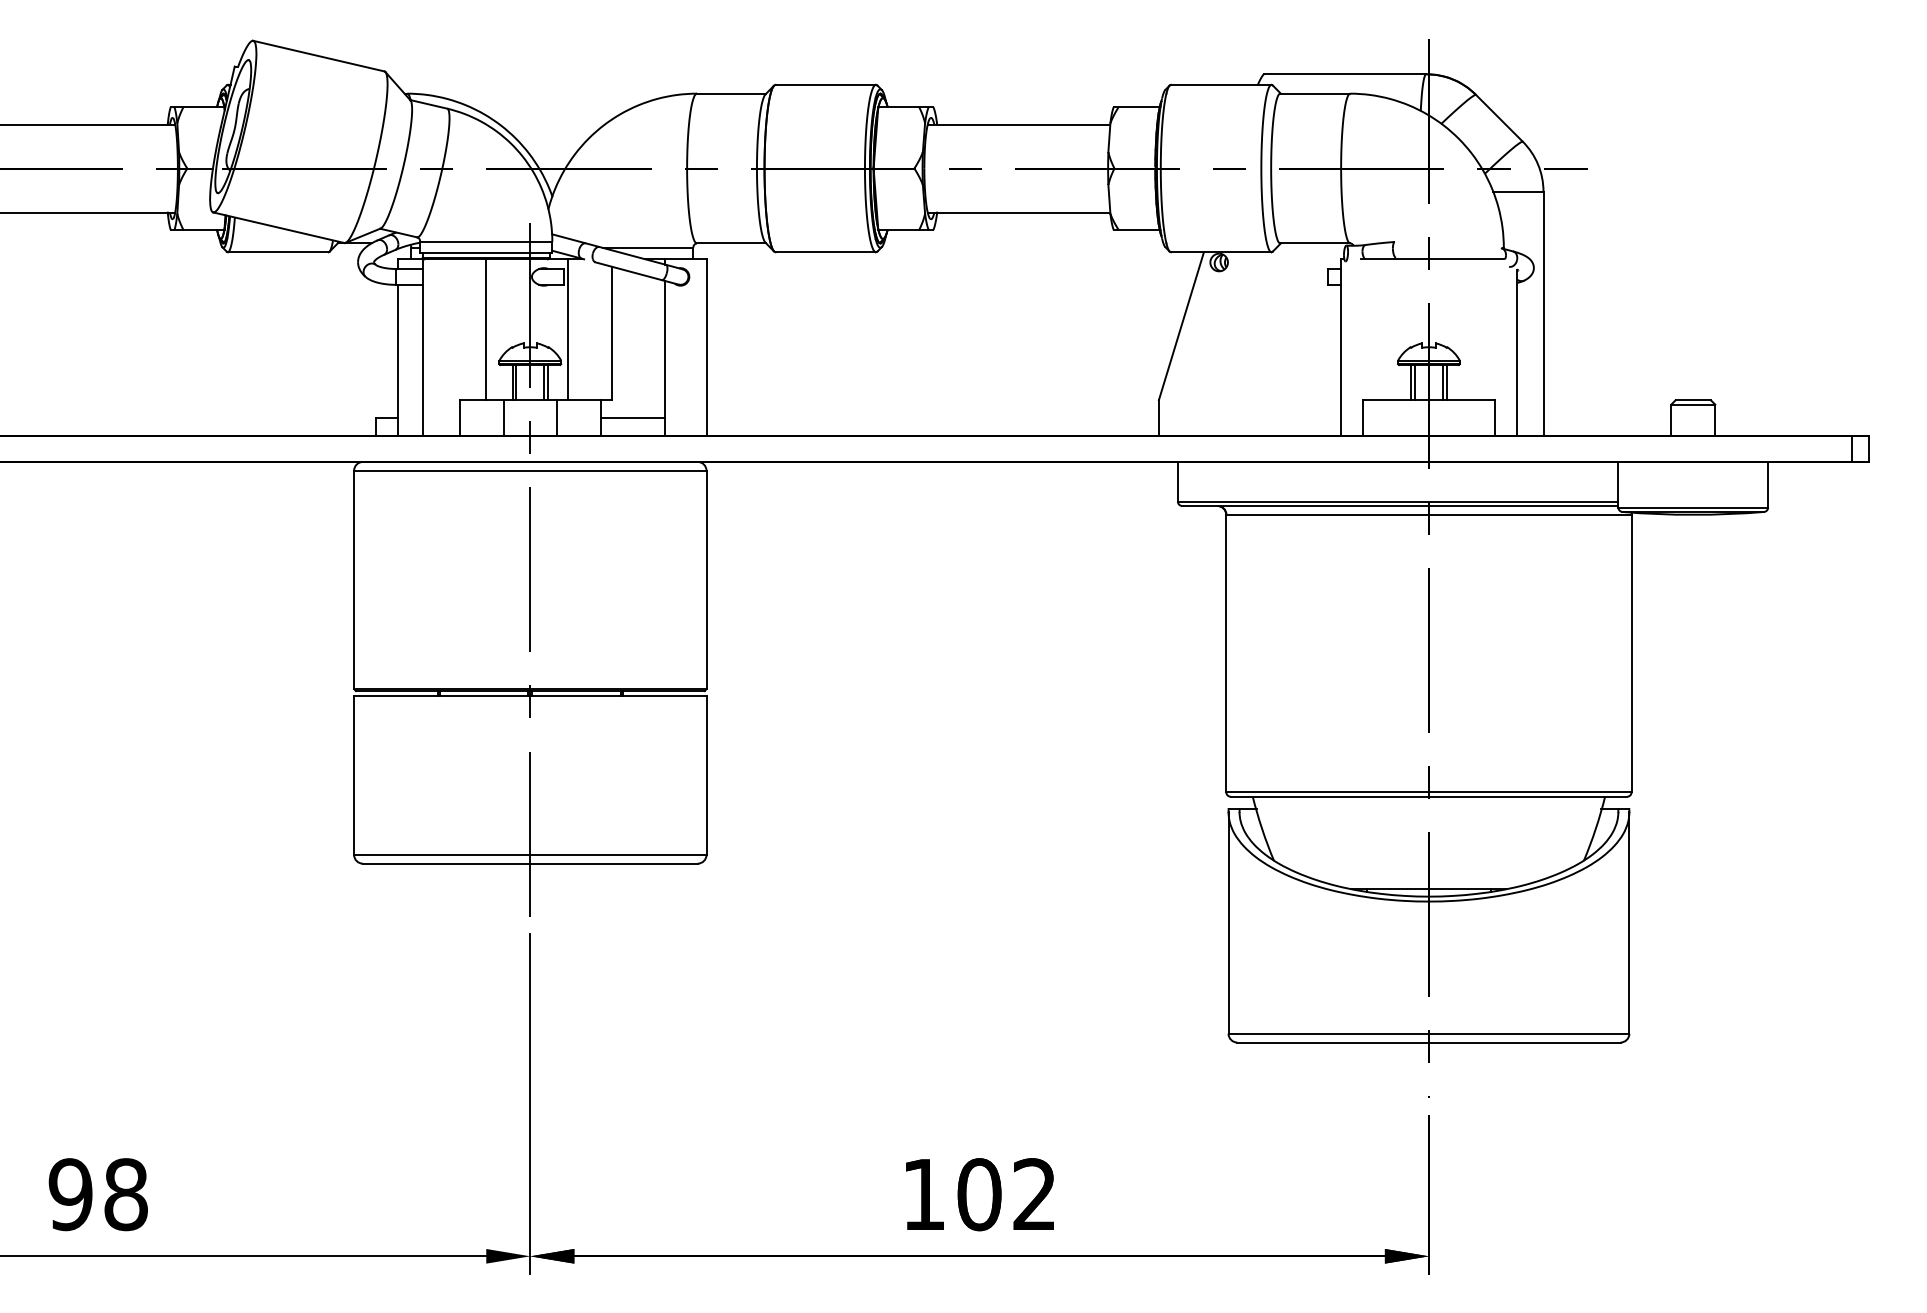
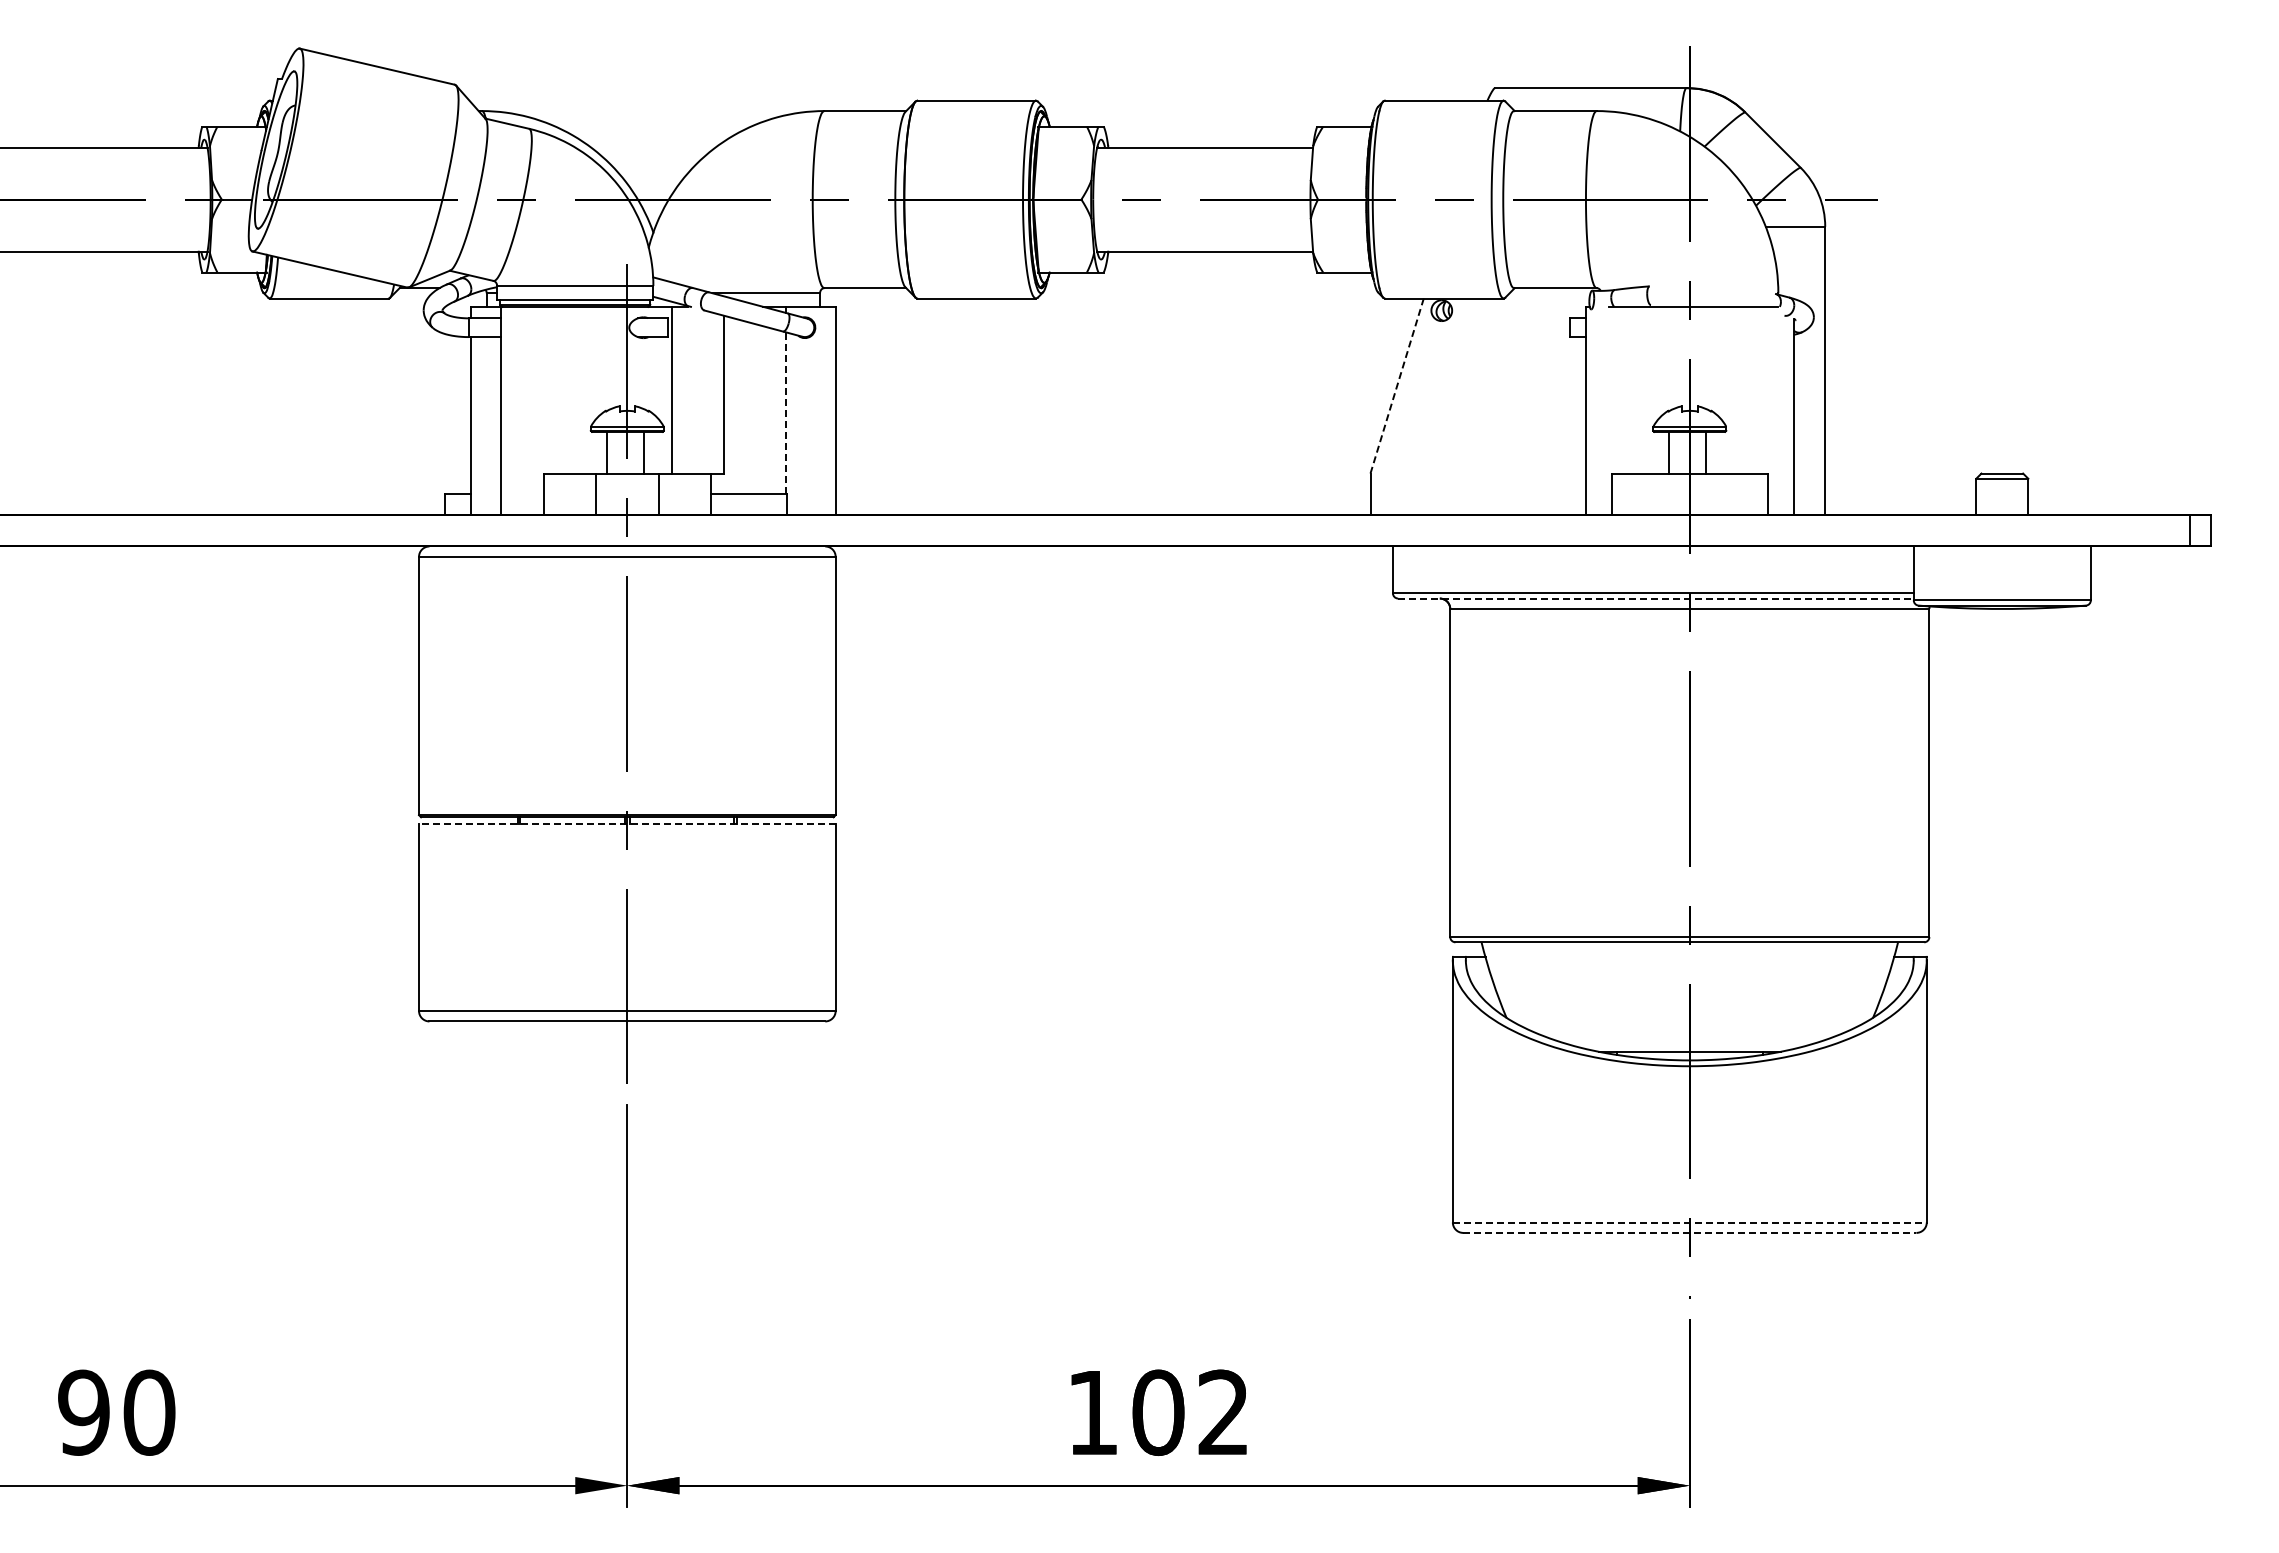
line: (1180, 326) -> (1396, 386), solid -> dashed
line: (486, 329) -> (575, 389), removed
line: (664, 349) -> (786, 413), solid -> dashed
line: (516, 382) -> (610, 452), removed
line: (548, 382) -> (648, 452), removed
line: (1415, 382) -> (1673, 452), removed
line: (1446, 382) -> (1710, 452), removed
line: (1399, 505) -> (1655, 598), solid -> dashed
line: (529, 696) -> (626, 823), solid -> dashed
line: (1428, 1033) -> (1689, 1222), solid -> dashed
line: (1428, 1042) -> (1689, 1232), solid -> dashed
text: (126, 1194) -> (149, 1412), 98 -> 90

